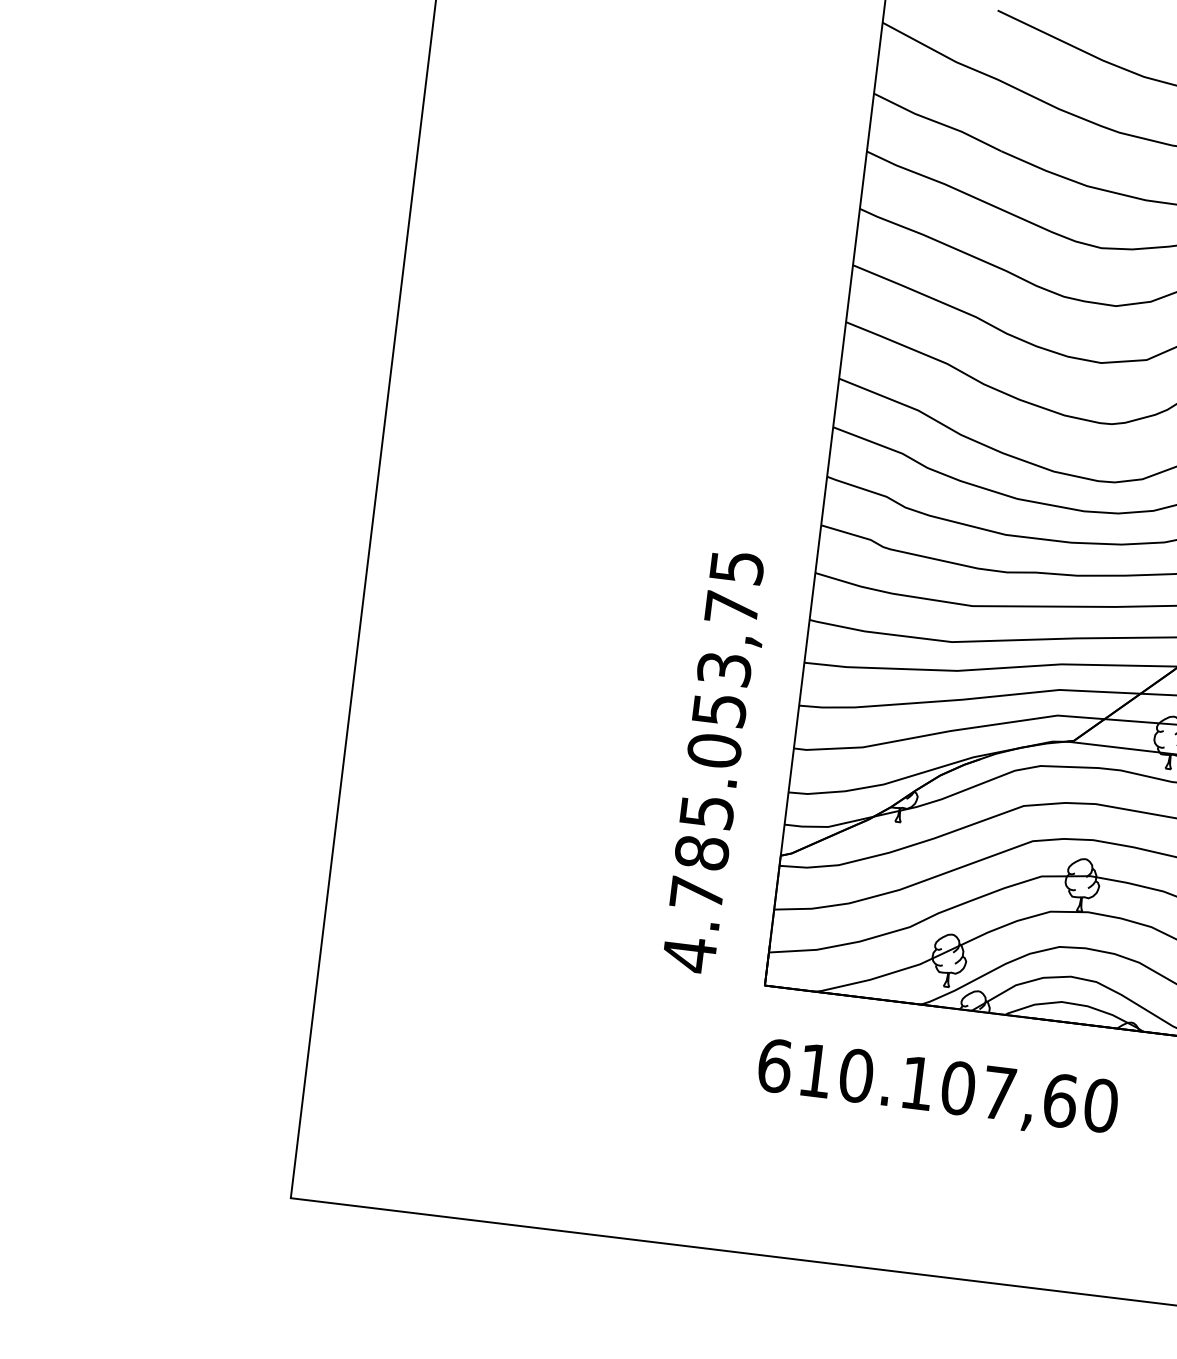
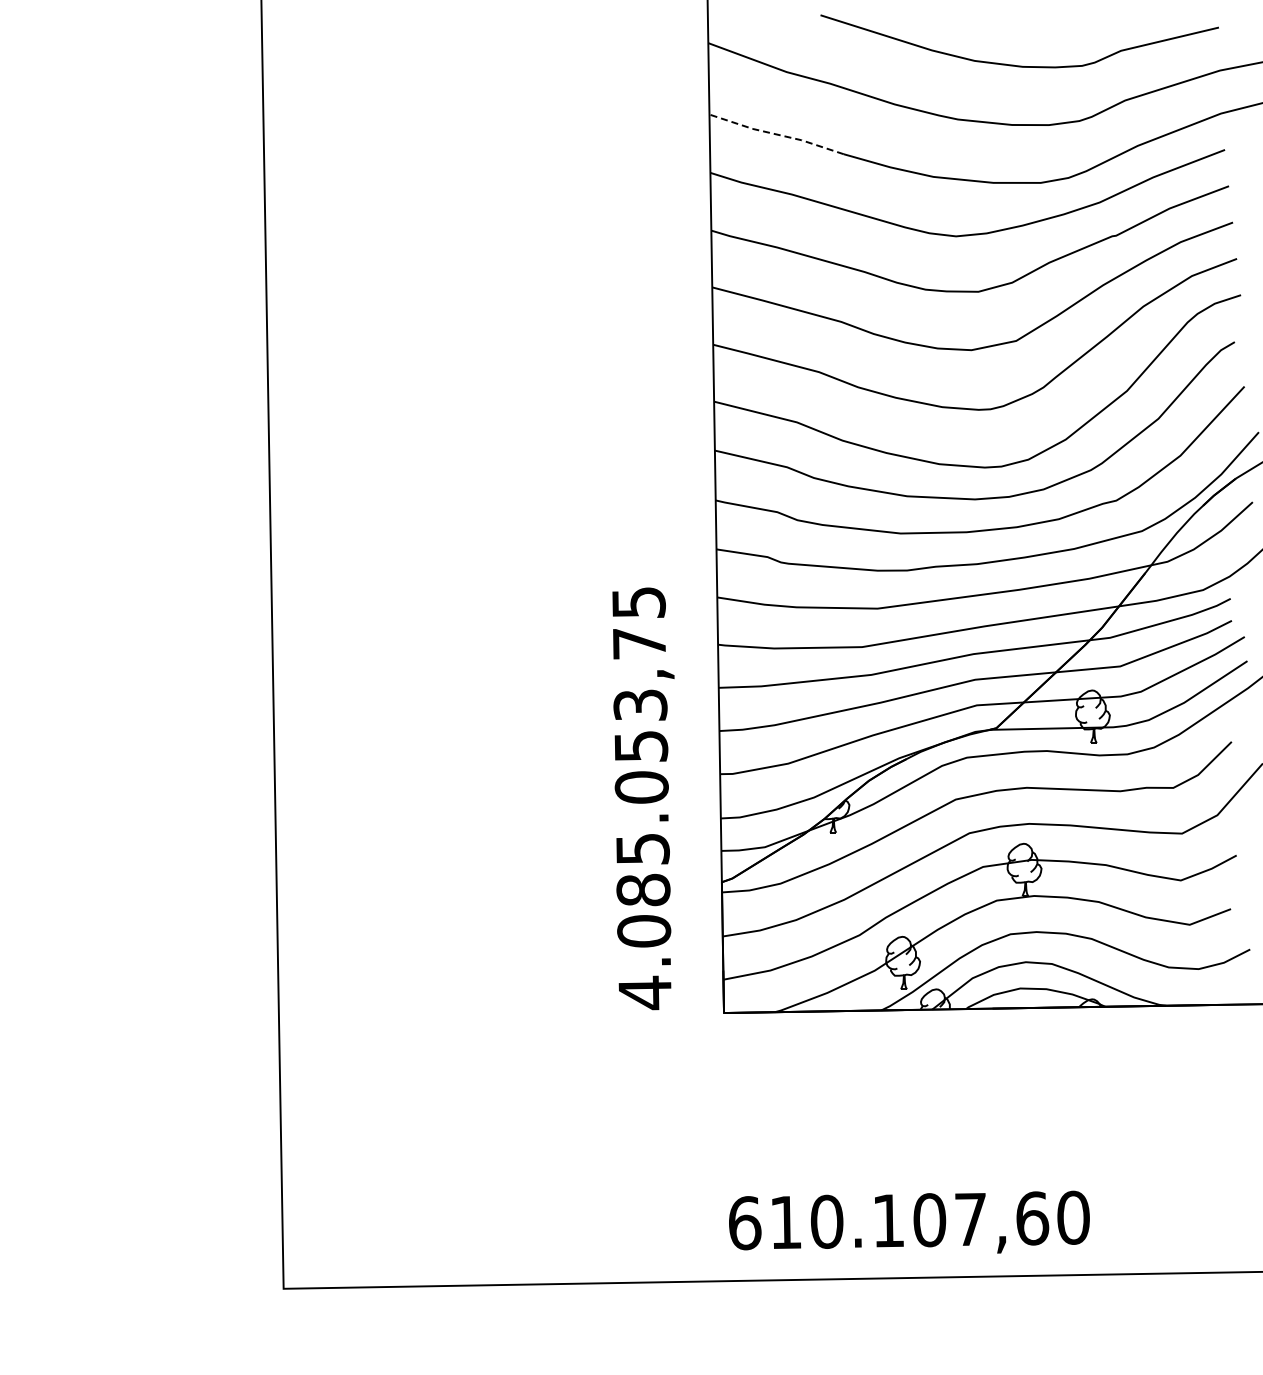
line: (937, 122) -> (776, 134), solid -> dashed
text: (697, 893) -> (644, 931), 4.785.053,75 -> 4.085.053,75
text: (938, 1086) -> (909, 1221), moved

